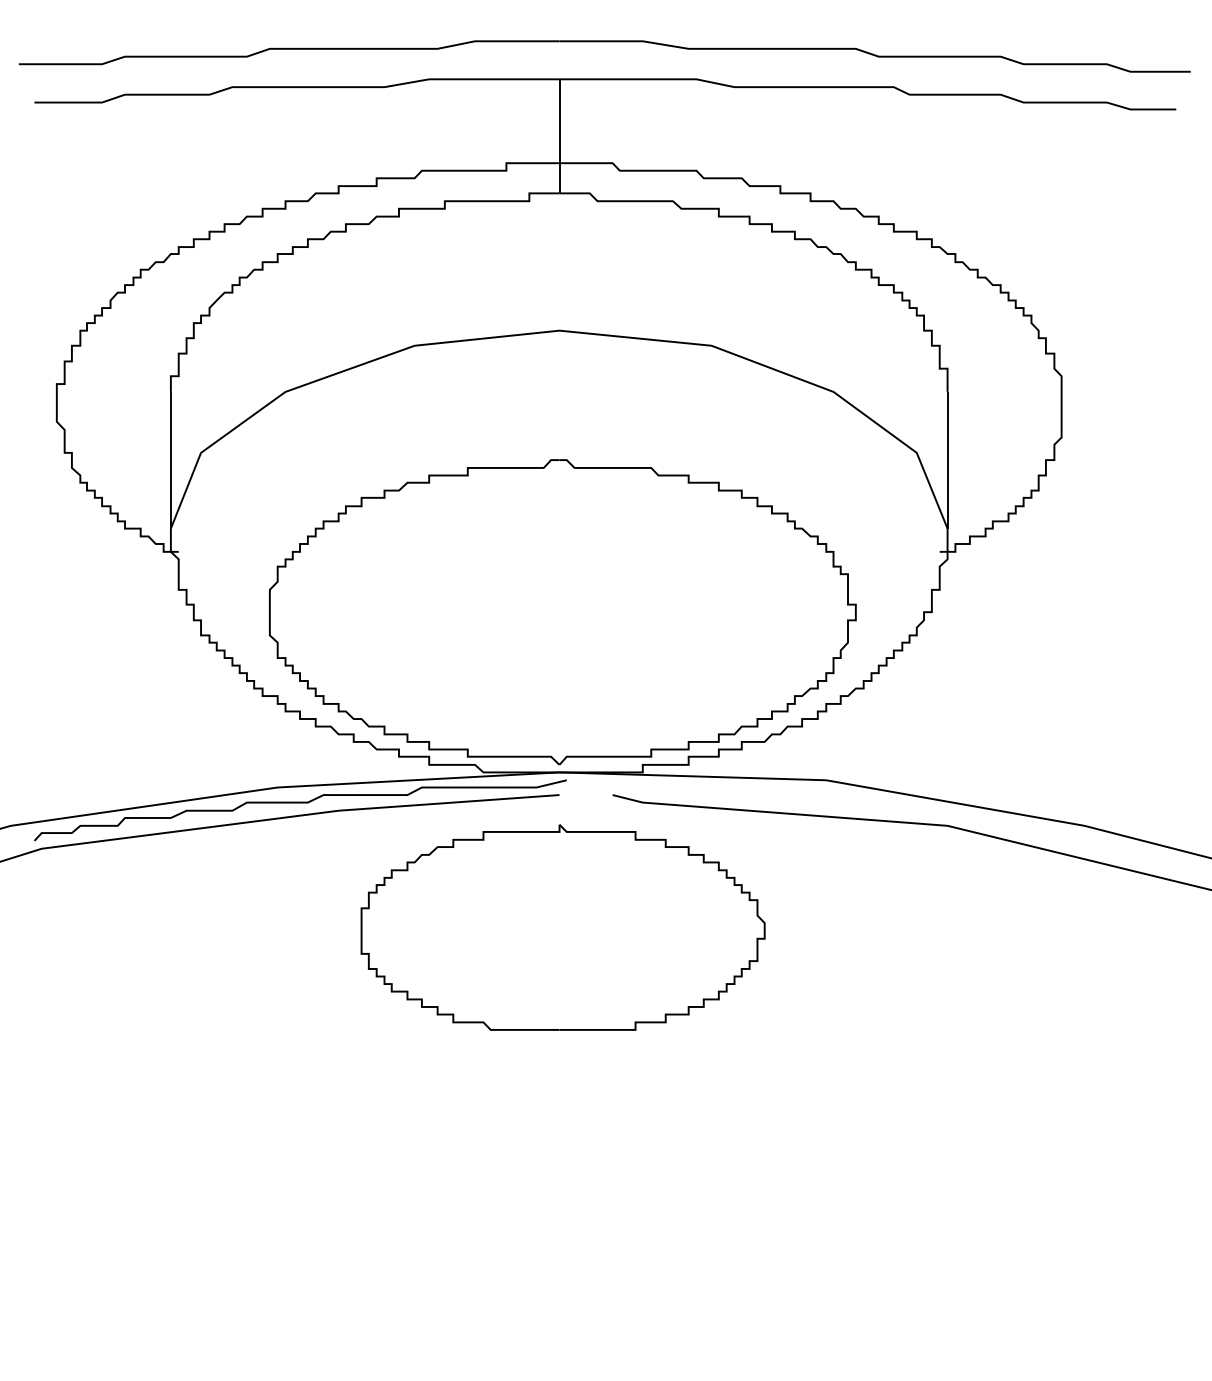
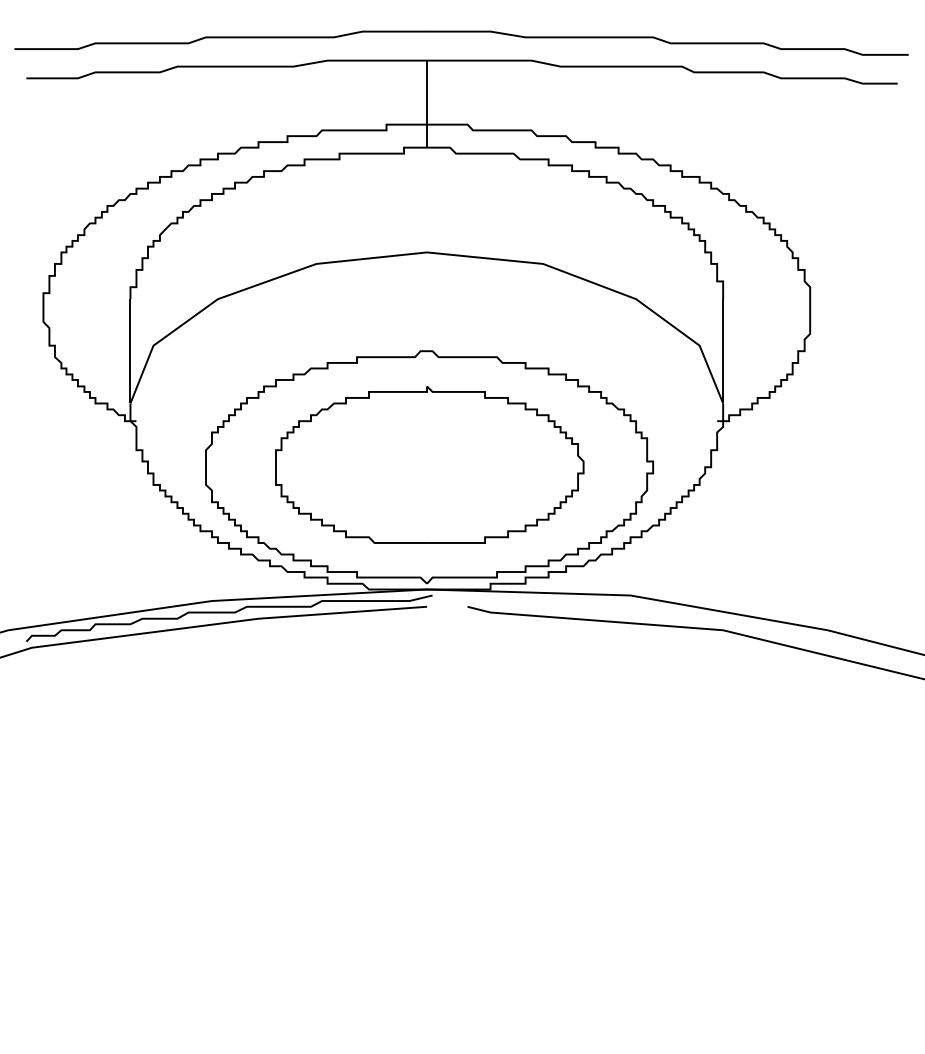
part: (562, 927) -> (429, 464), moved

